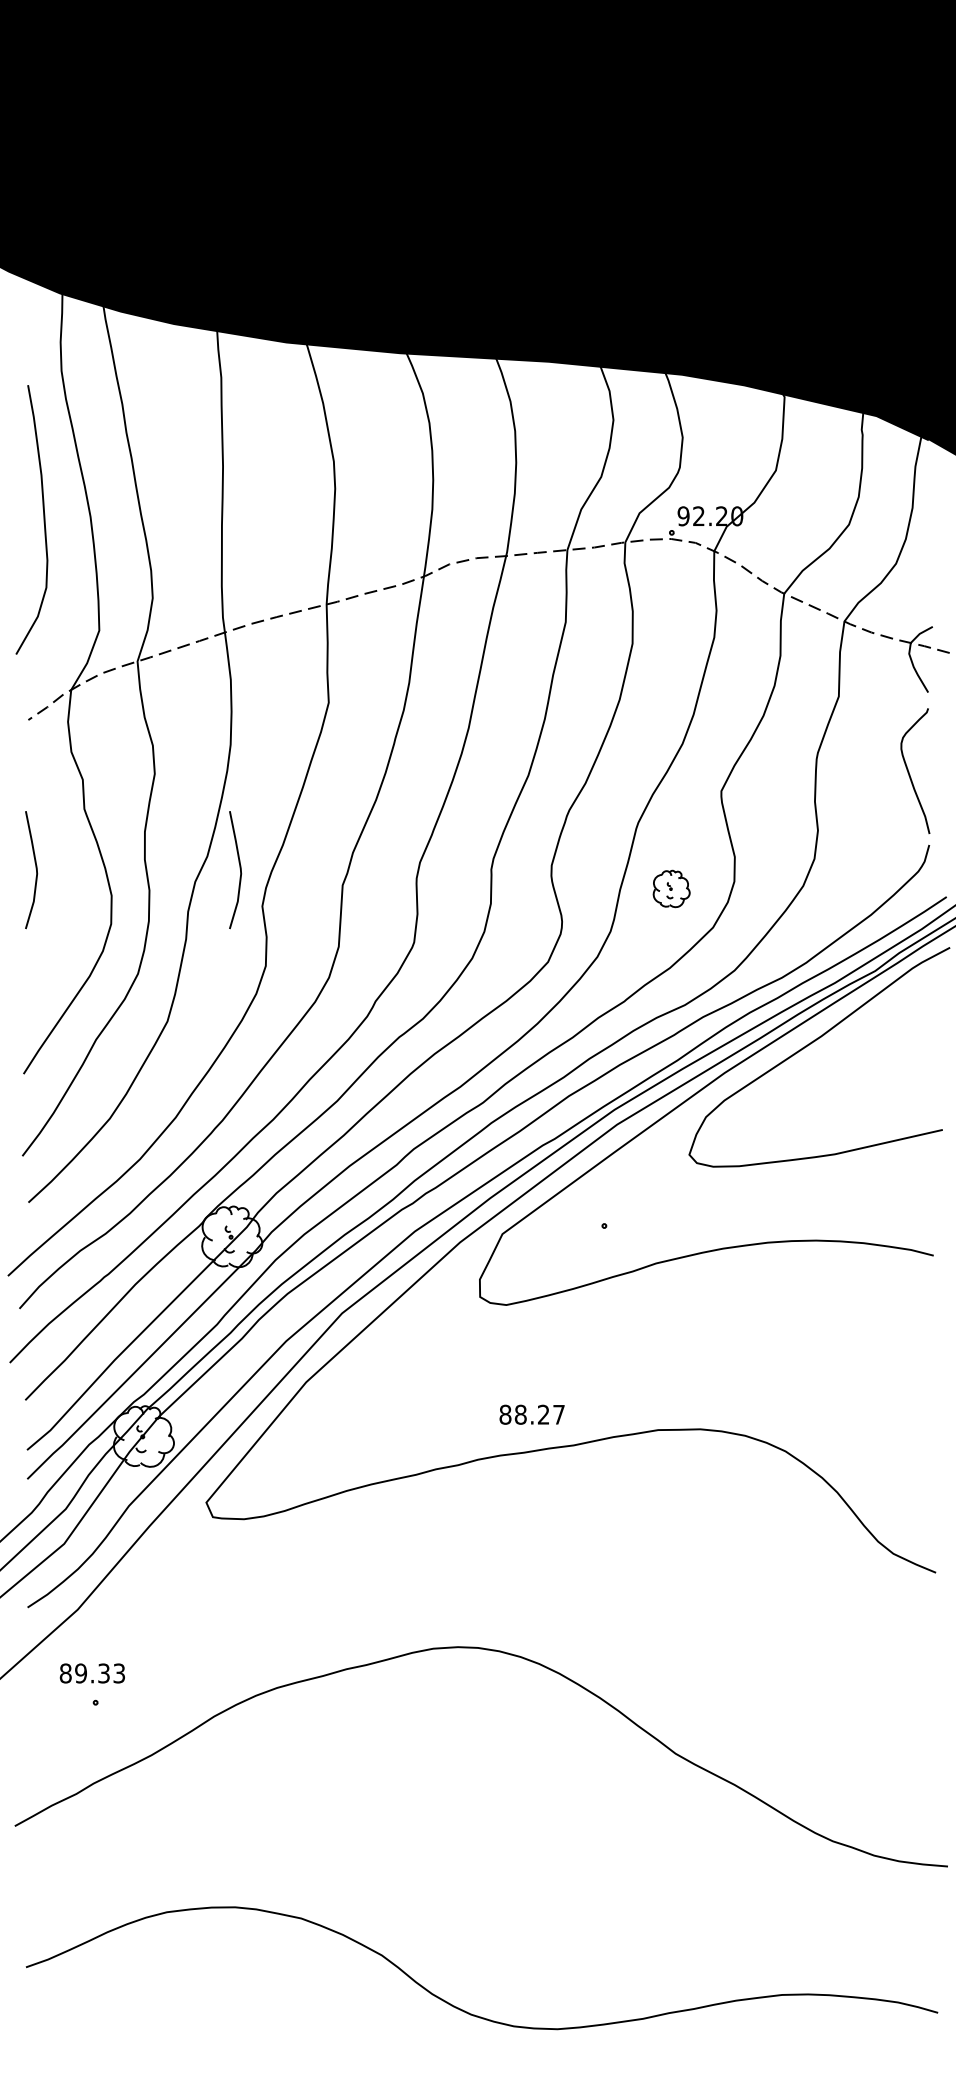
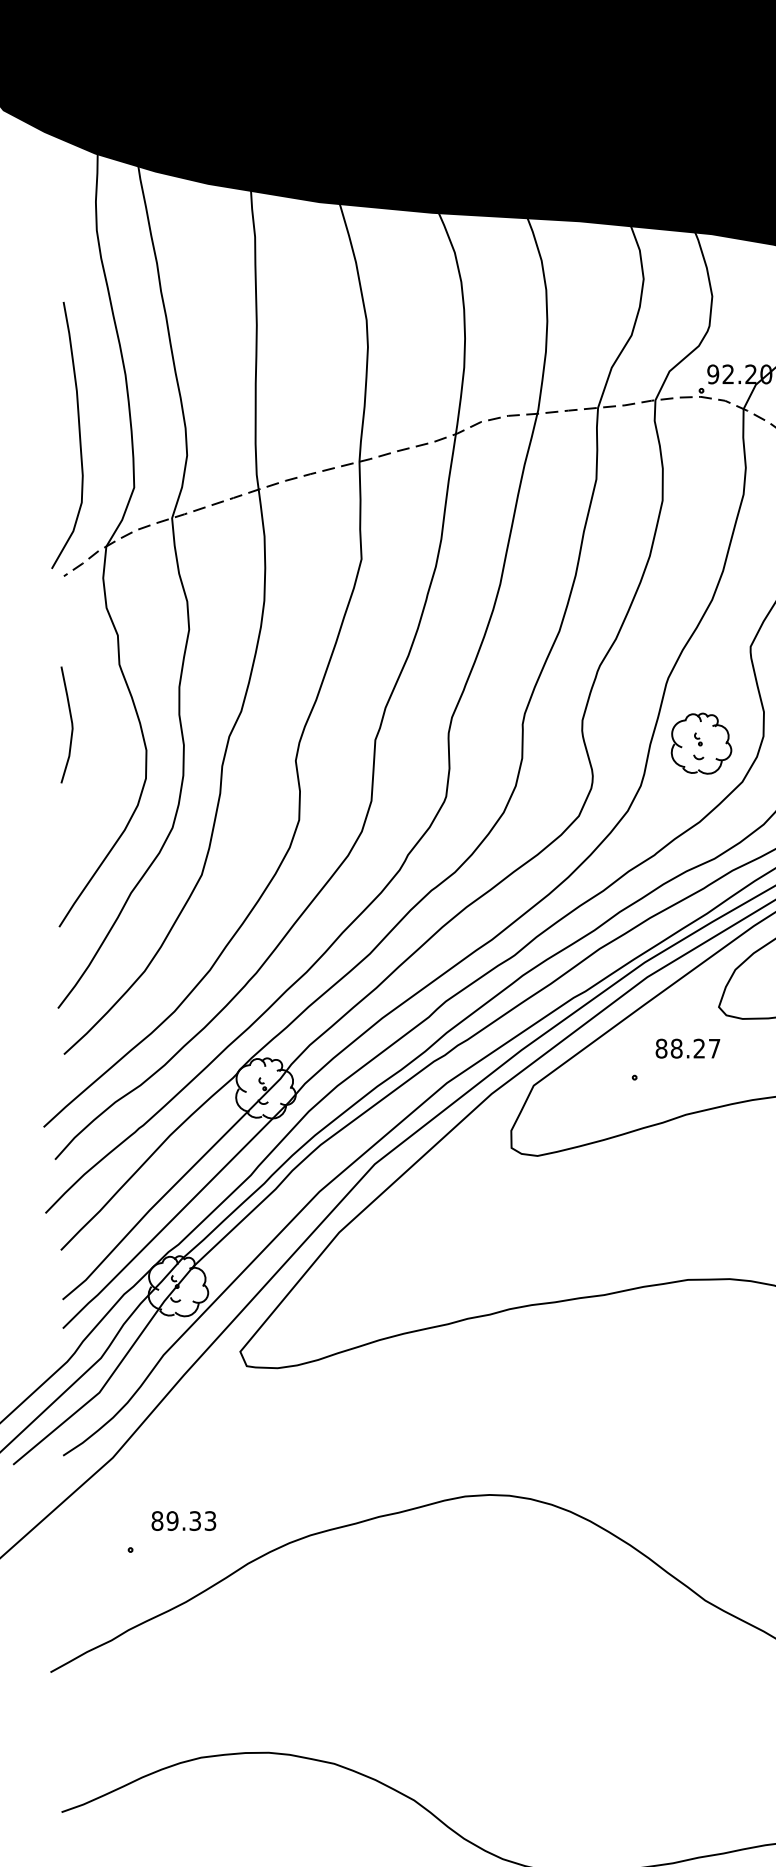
curve: (43, 519) -> (78, 435), moved
curve: (239, 868) -> (273, 723), removed
part: (671, 888) -> (701, 743), size x1.67
text: (531, 1414) -> (687, 1048), moved
text: (91, 1673) -> (182, 1521), moved

